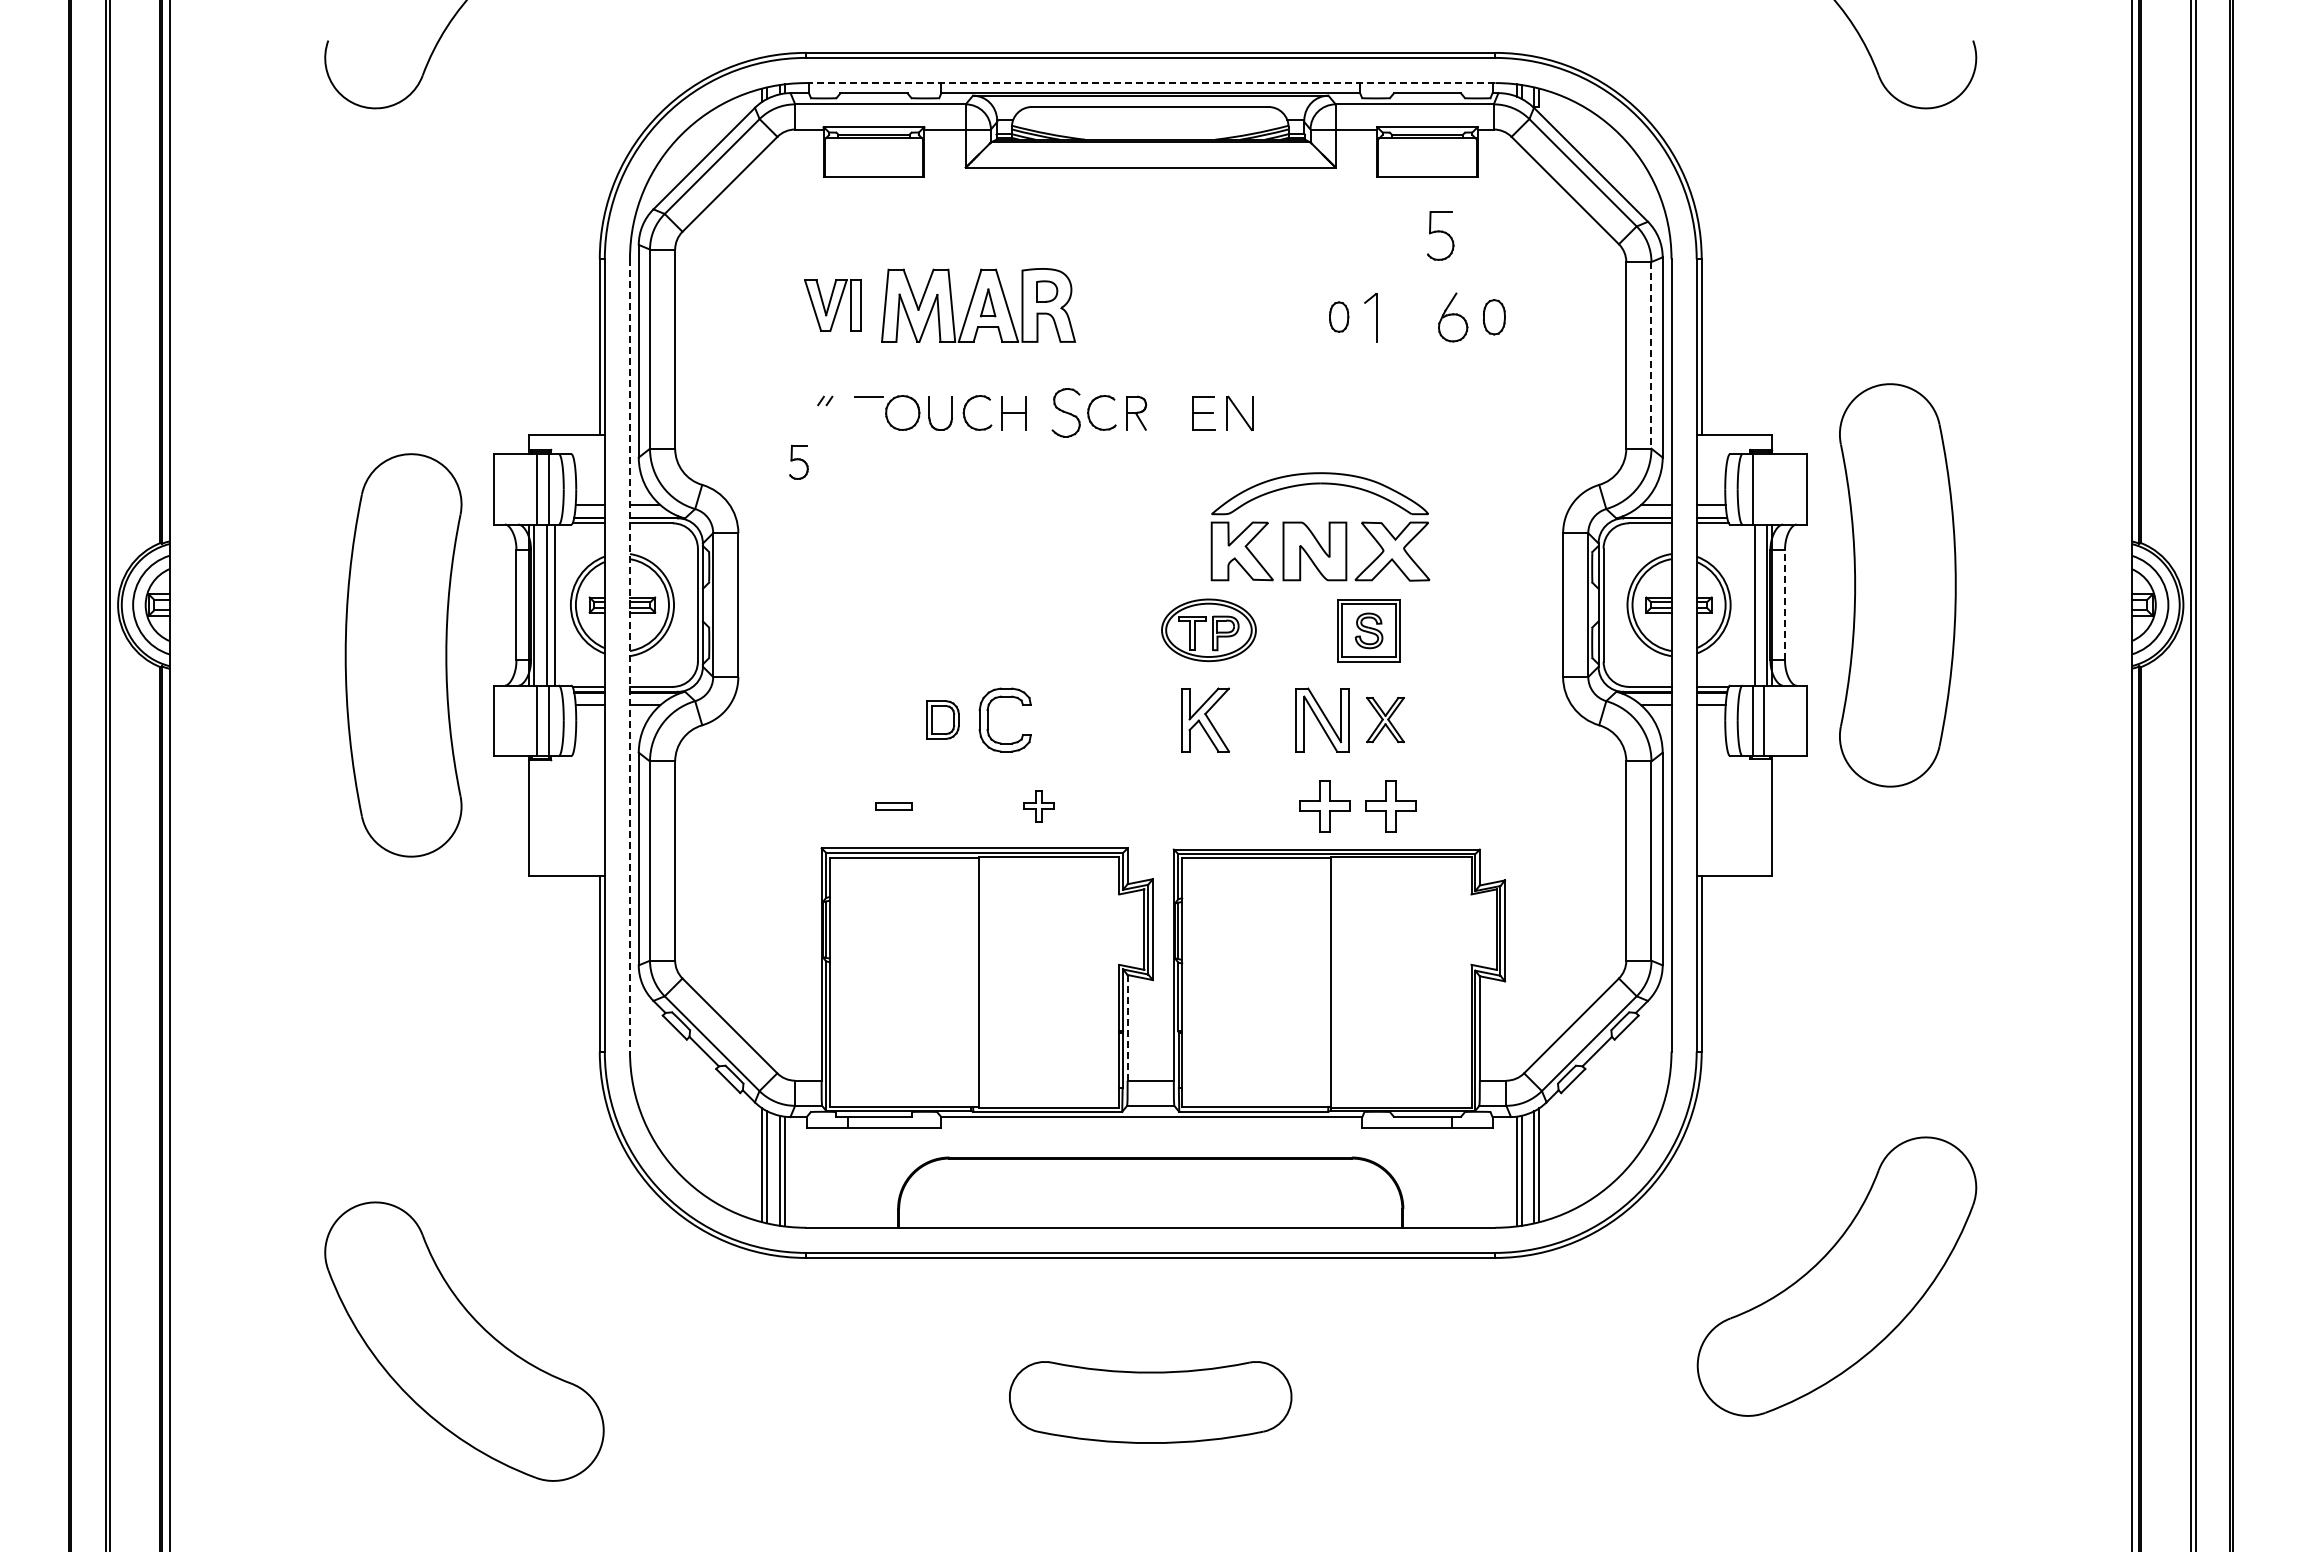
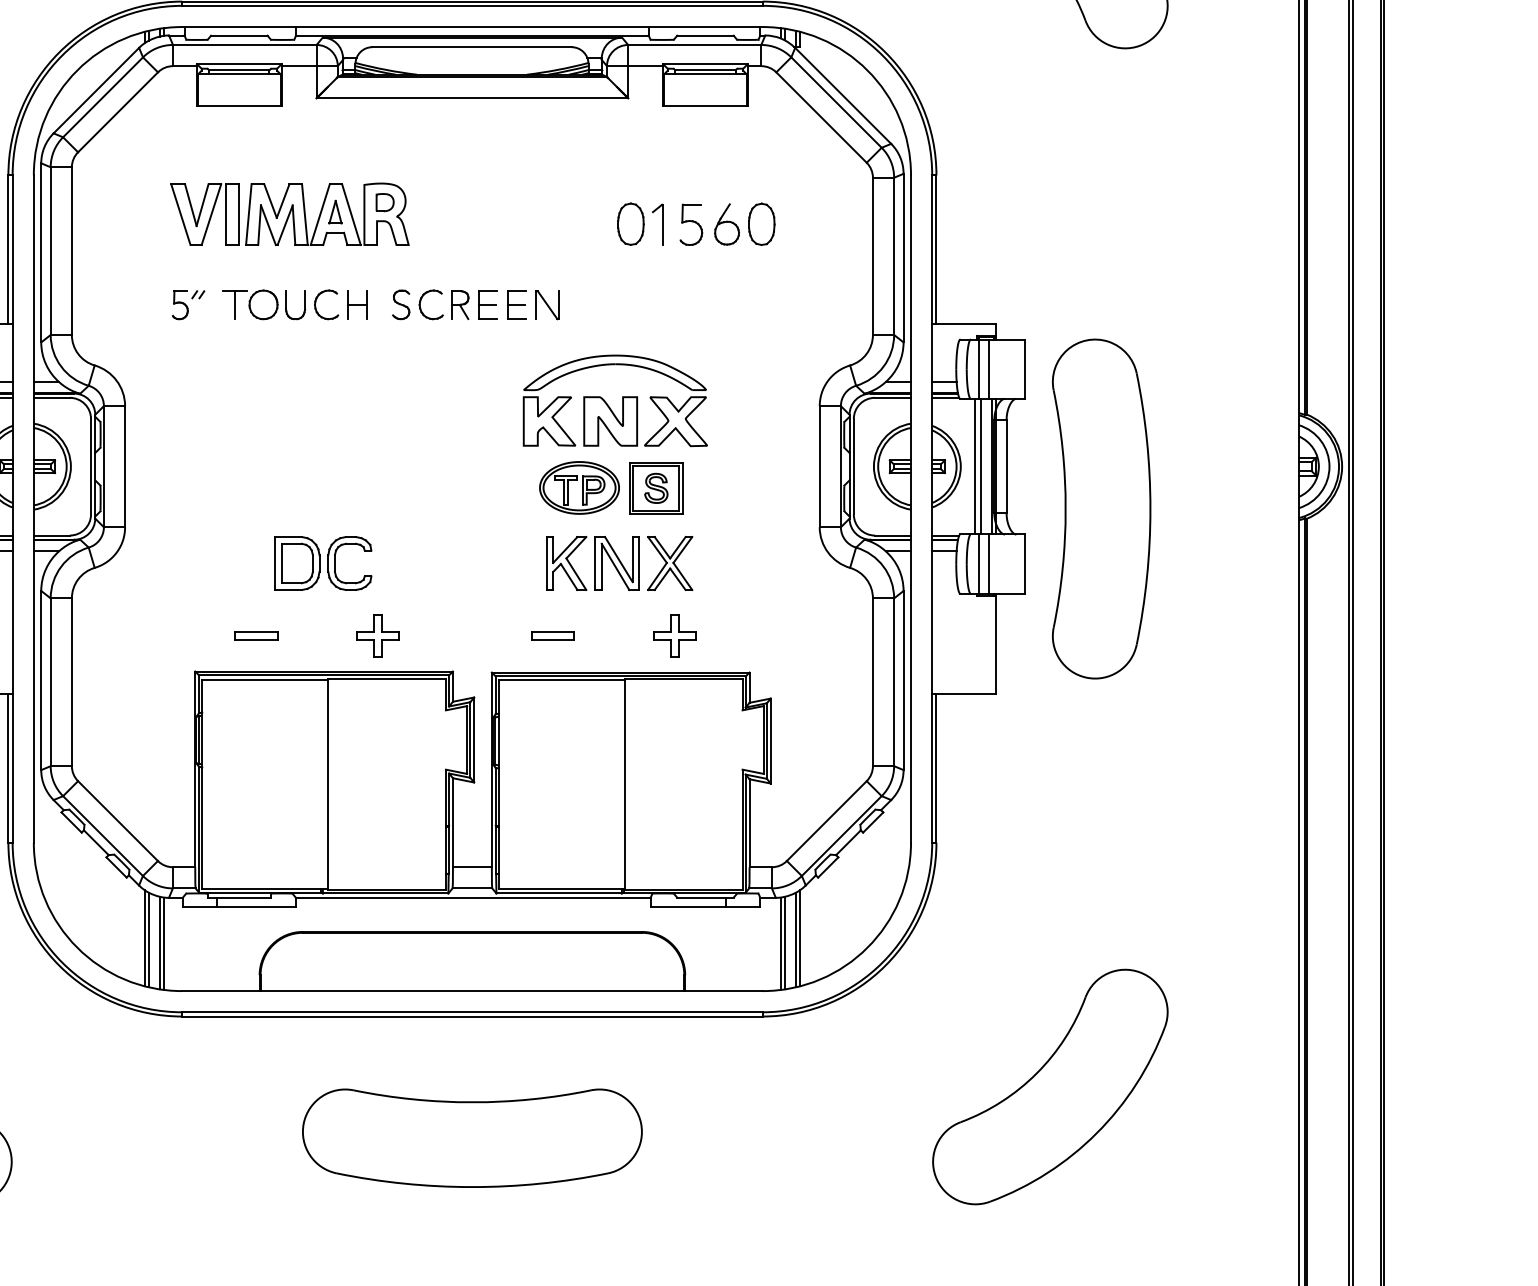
line: (1150, 83) -> (472, 27), dashed -> solid
part: (1440, 235) -> (691, 224), moved
part: (832, 305) -> (204, 214), size x1.43
part: (1339, 316) -> (631, 223), size x1.67
part: (1494, 316) -> (761, 223), size x1.43
line: (1651, 355) -> (894, 256), dashed -> solid
line: (868, 412) -> (234, 304), added
part: (1065, 412) -> (400, 304), size x0.71
part: (1169, 413) -> (488, 305), added
part: (798, 462) -> (179, 305), moved
line: (1764, 489) -> (989, 369), added
part: (1897, 585) -> (1101, 509), moved
line: (1746, 604) -> (974, 466), added
line: (1785, 604) -> (1007, 466), dashed -> solid
part: (1208, 630) -> (579, 488), moved
line: (629, 655) -> (33, 509), dashed -> solid
part: (943, 719) -> (297, 563), size x1.67
part: (1205, 719) -> (566, 563), moved
part: (1385, 719) -> (670, 563), size x1.43
part: (893, 805) -> (255, 635), size x1.43
part: (1246, 805) -> (553, 635), added
part: (1038, 806) -> (377, 636), size x1.67
part: (1324, 806) -> (618, 636), removed
line: (1127, 1027) -> (452, 822), dashed -> solid
part: (1836, 1276) -> (1049, 1086), moved
part: (1150, 1402) -> (472, 1138), size x1.43

